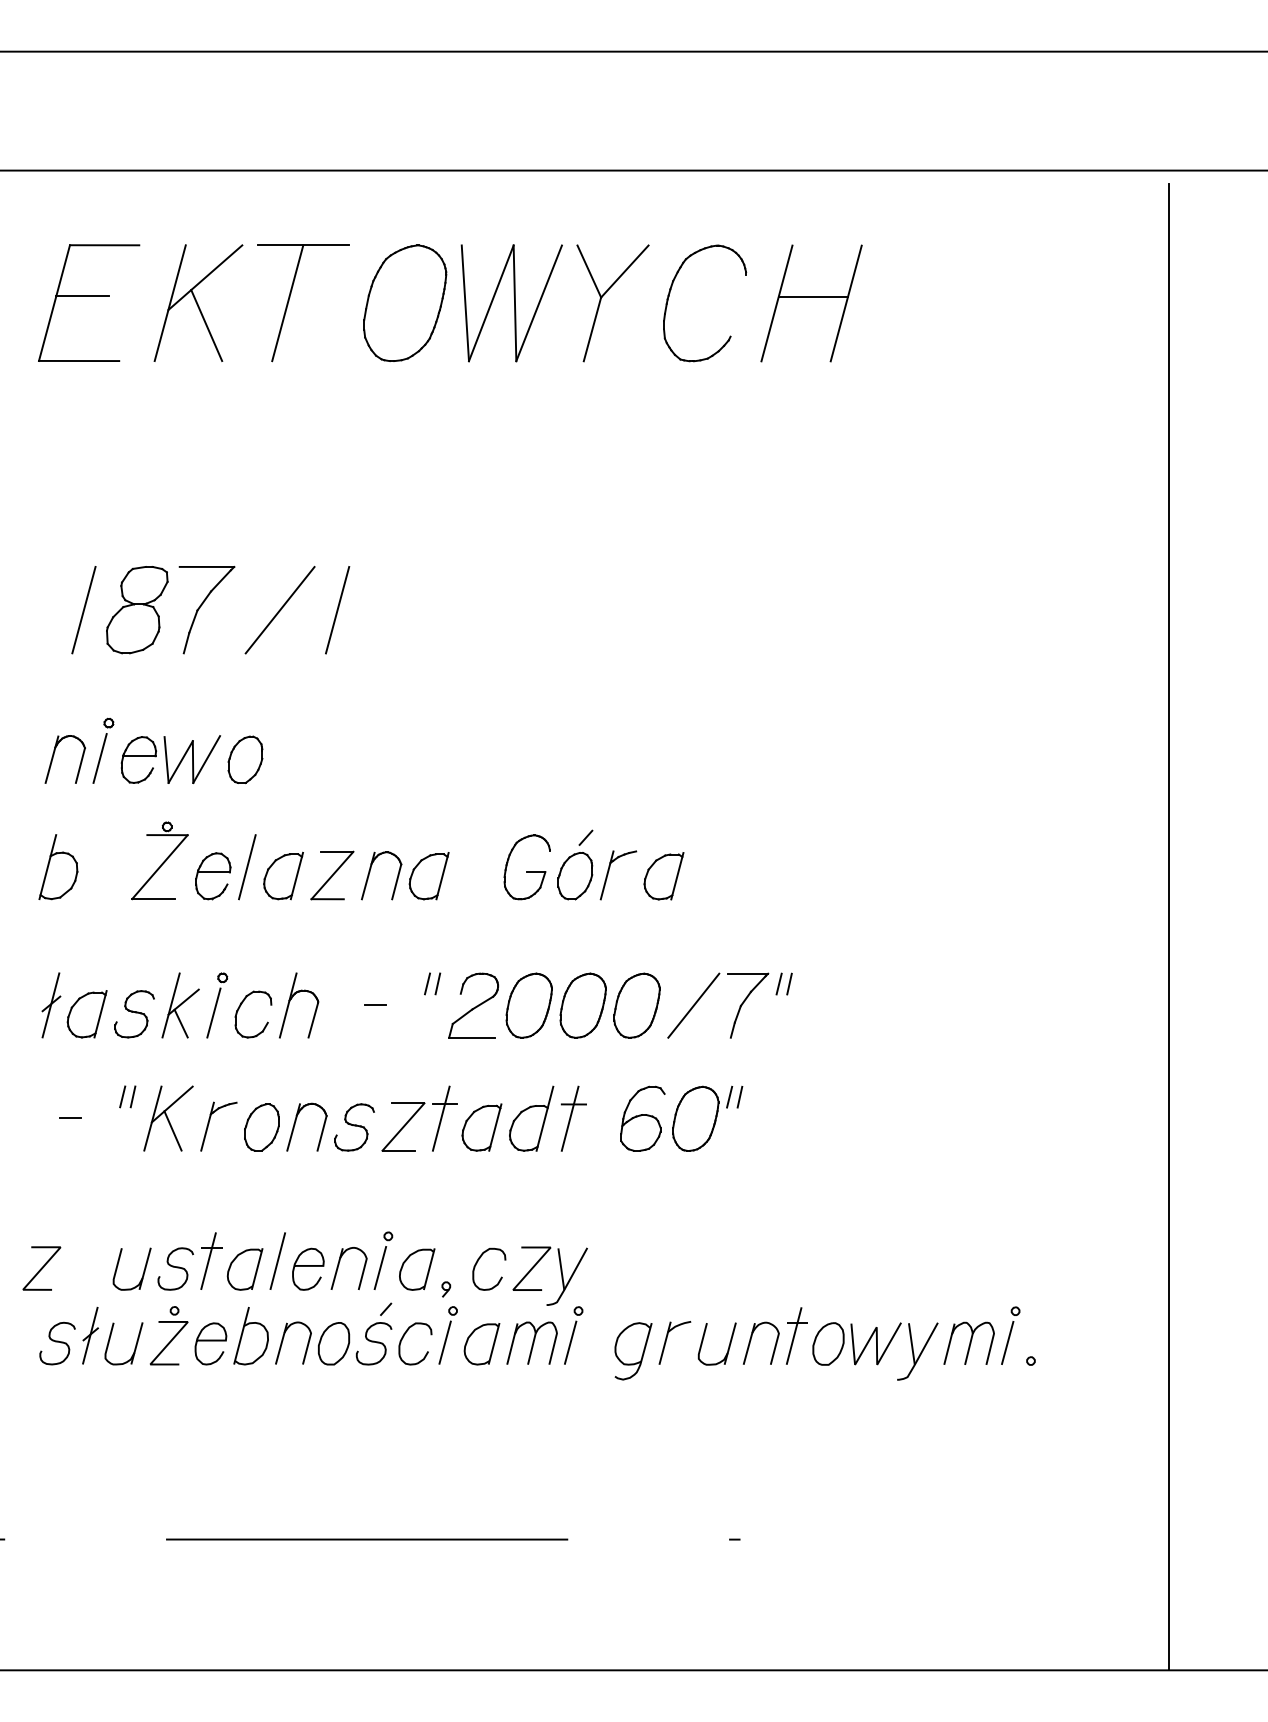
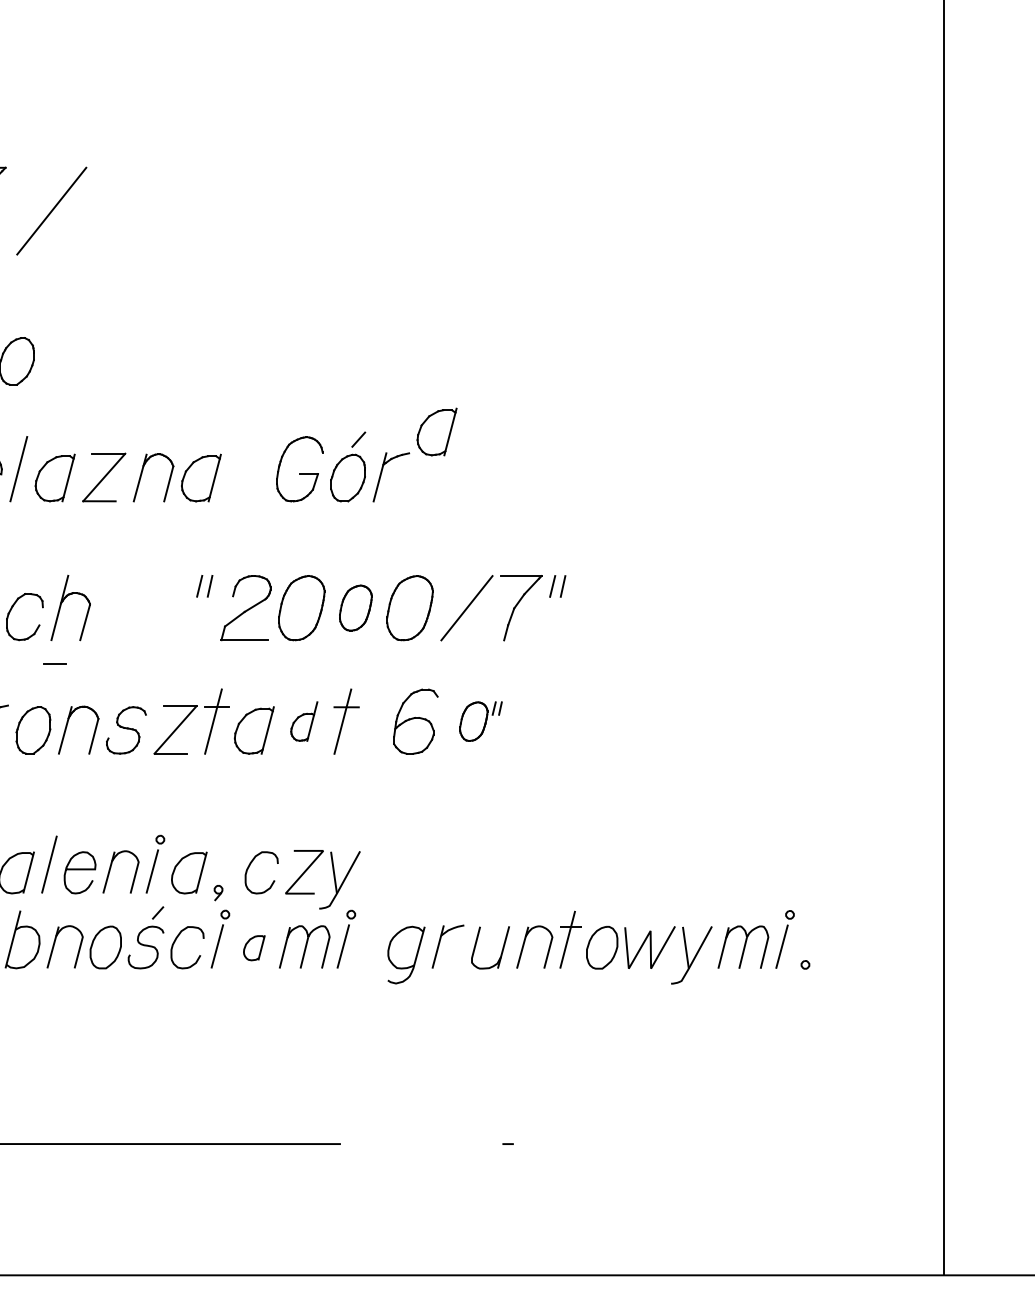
line: (337, 610) -> (109, 211), removed
part: (663, 876) -> (436, 432), moved
line: (375, 1004) -> (55, 663), moved
part: (582, 1005) -> (355, 607), size x0.7
part: (531, 1118) -> (304, 721), size x0.6
part: (707, 1118) -> (480, 721), size x0.6
part: (481, 1344) -> (253, 948), size x0.6

